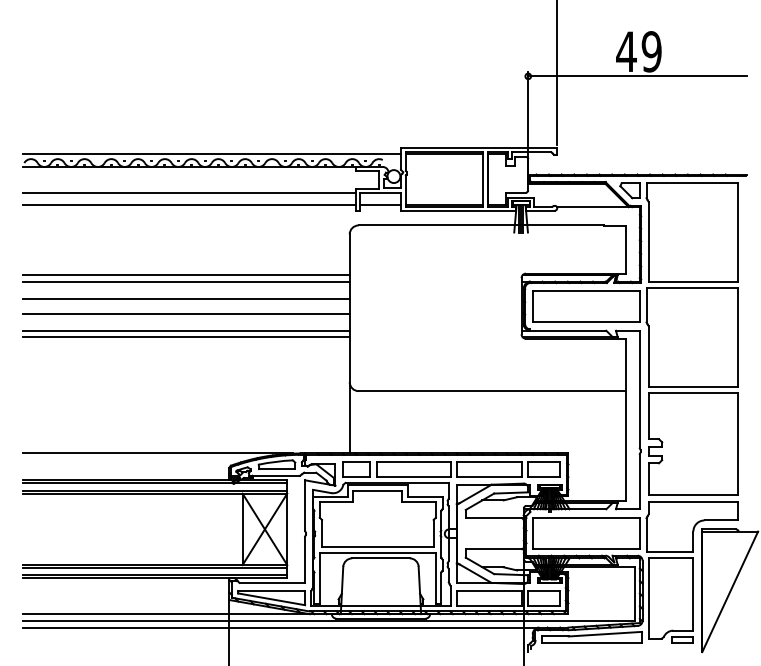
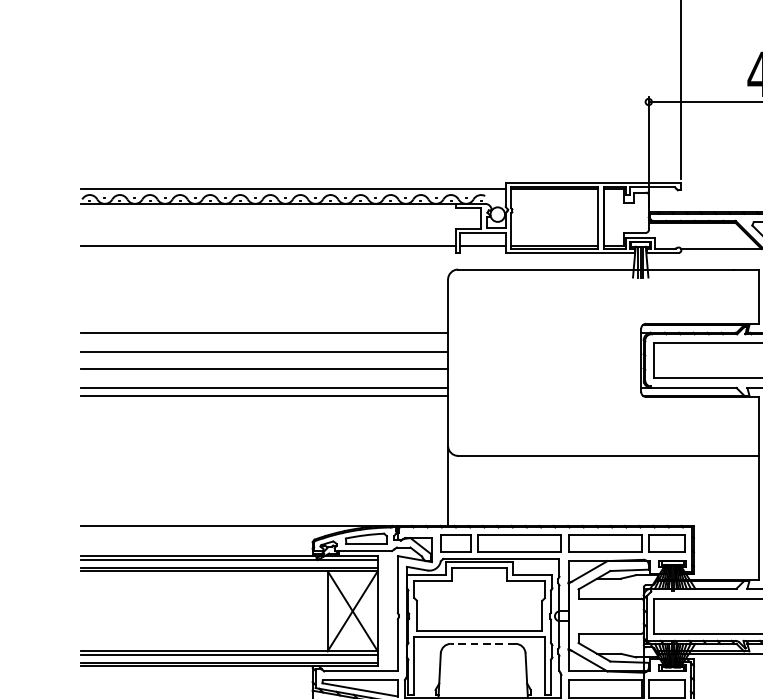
line: (189, 193) -> (267, 233), removed
line: (185, 274) -> (263, 324), removed
line: (380, 558) -> (482, 644), solid -> dashed

